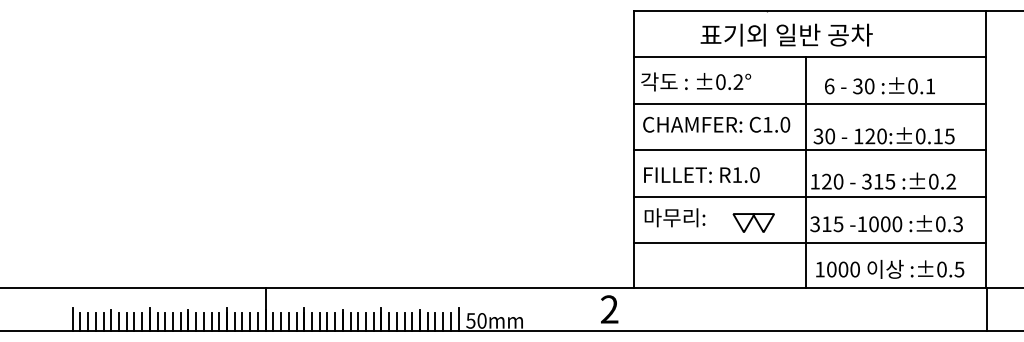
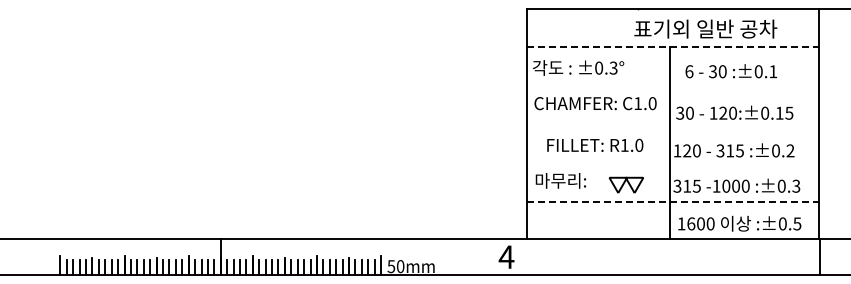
text: (786, 34) -> (705, 28), moved
line: (810, 57) -> (673, 47), solid -> dashed
text: (738, 82) -> (613, 68), ±0.2° -> ±0.3°
line: (809, 104) -> (672, 86), removed
line: (809, 149) -> (672, 124), removed
text: (702, 174) -> (595, 144), moved
line: (809, 196) -> (672, 163), removed
line: (810, 243) -> (673, 202), solid -> dashed
text: (832, 269) -> (691, 223), 1000 -> 1600
text: (609, 308) -> (506, 256), 2 -> 4

